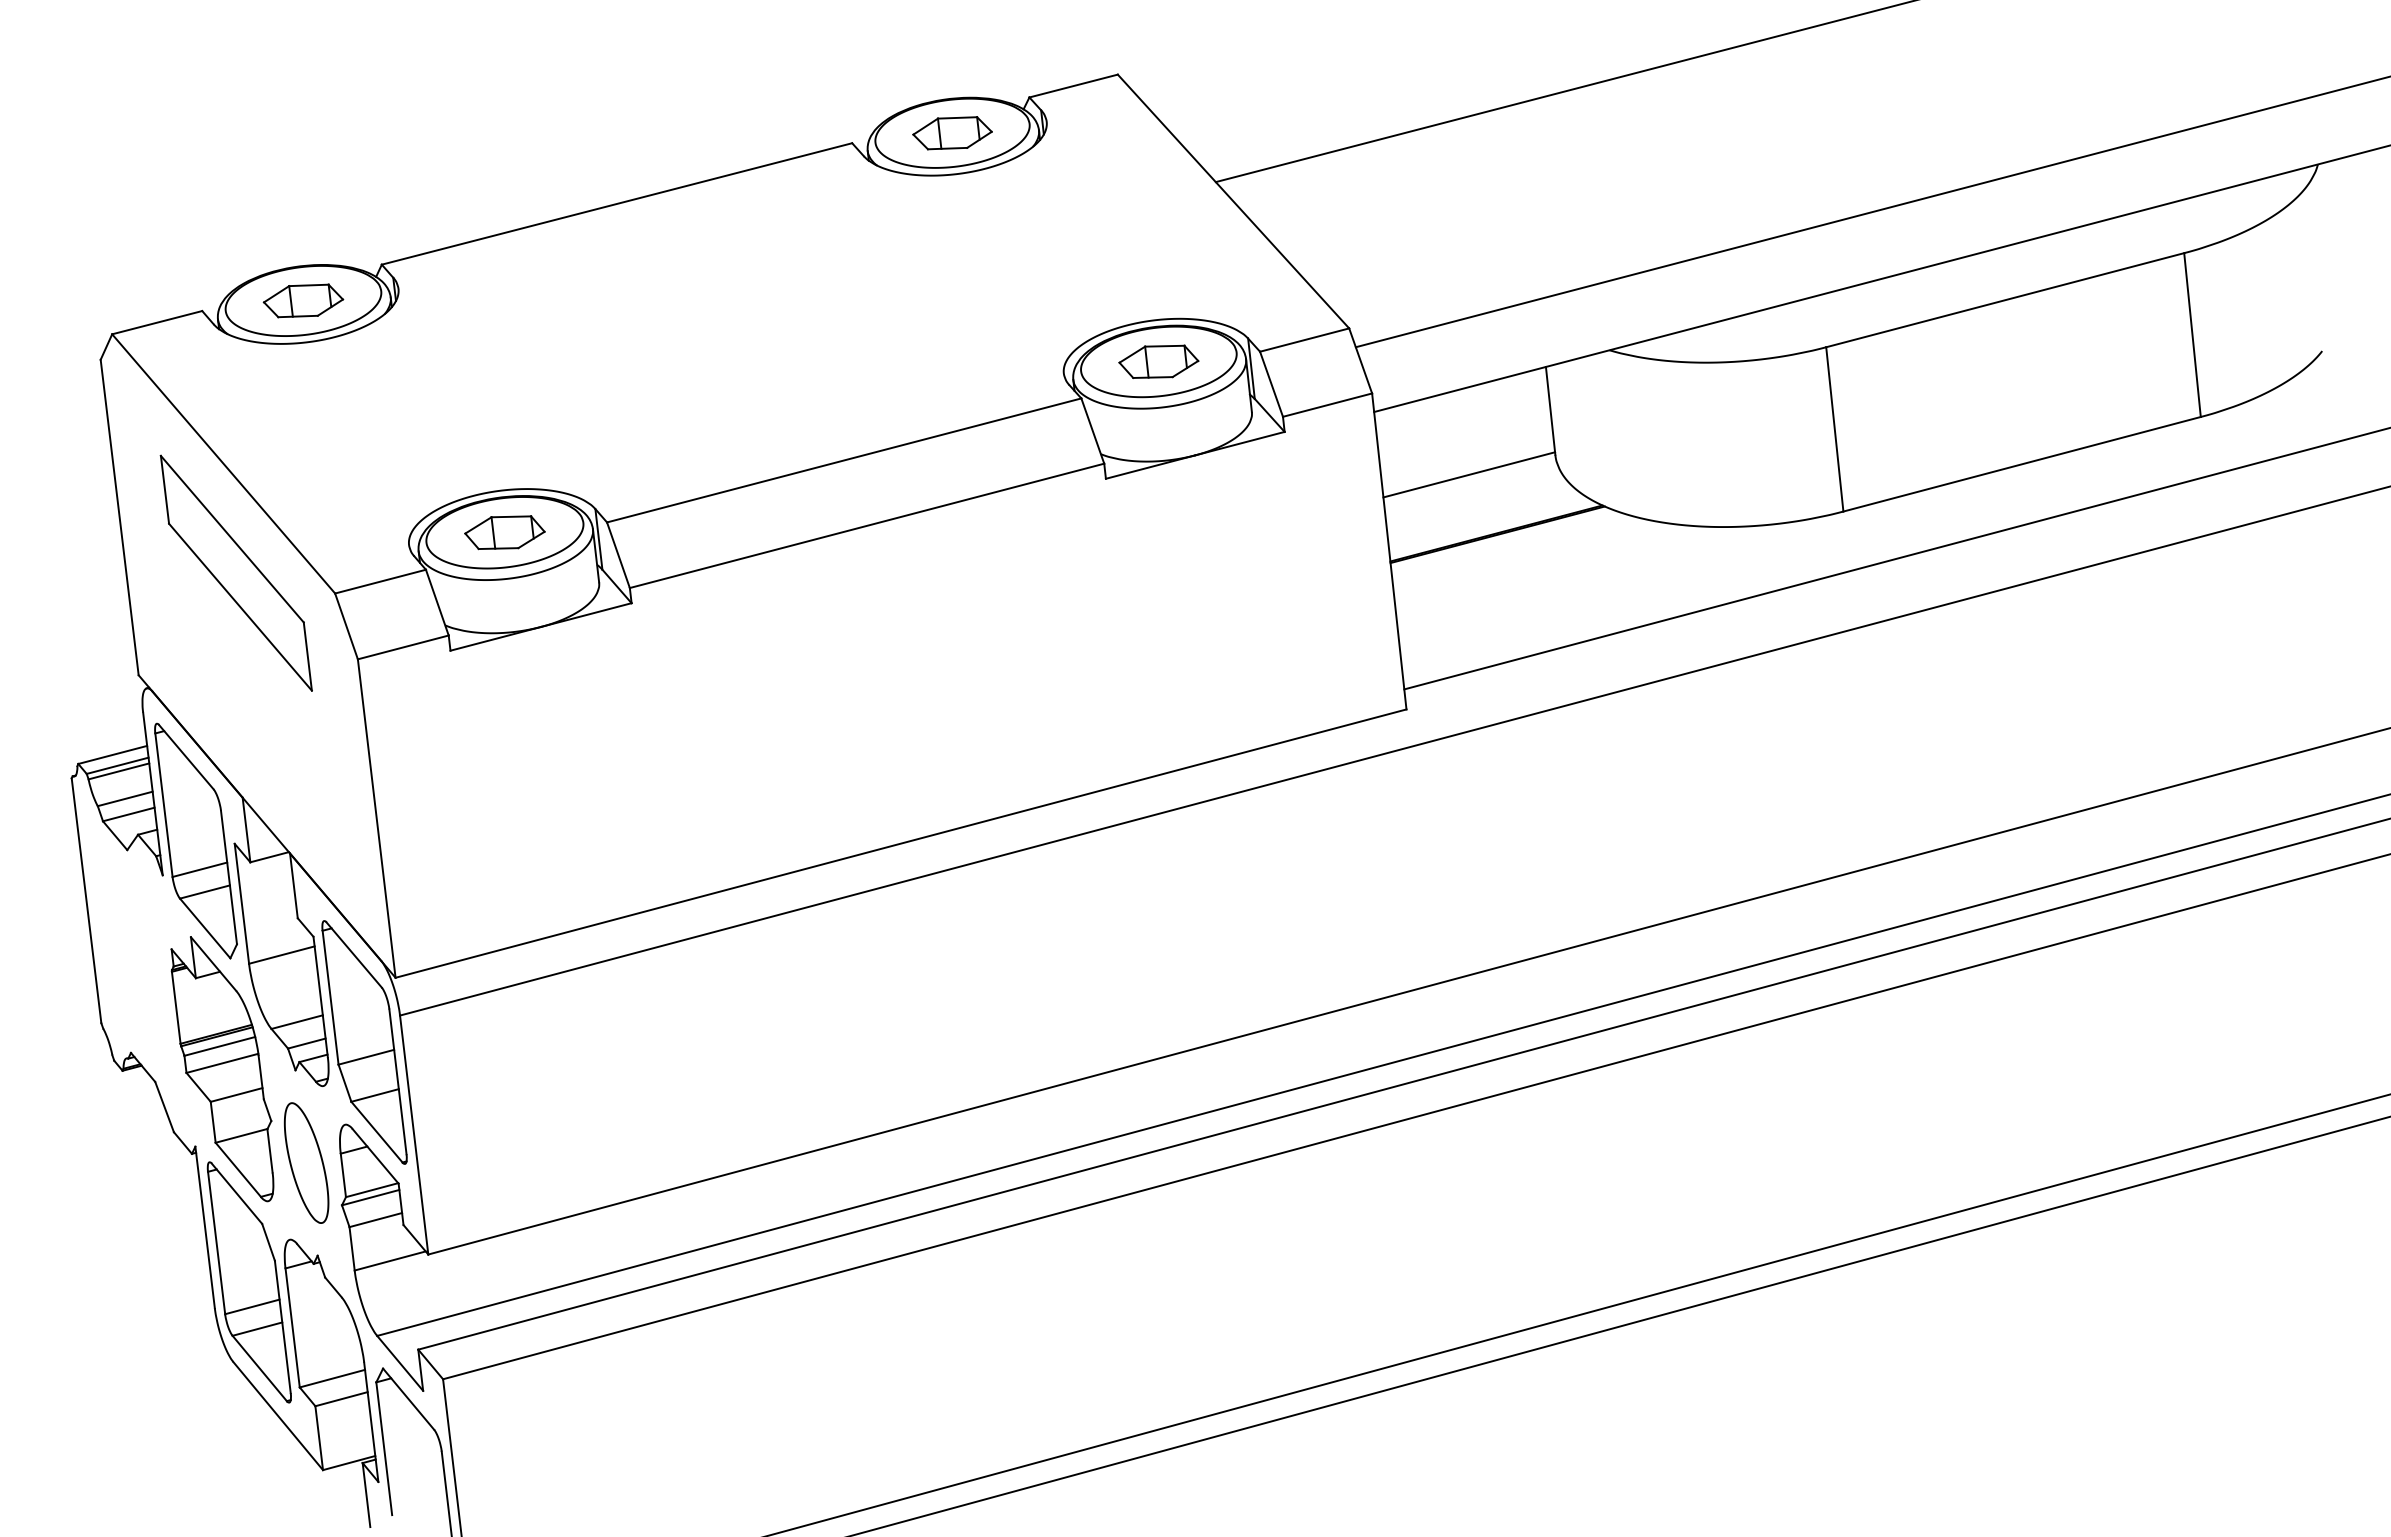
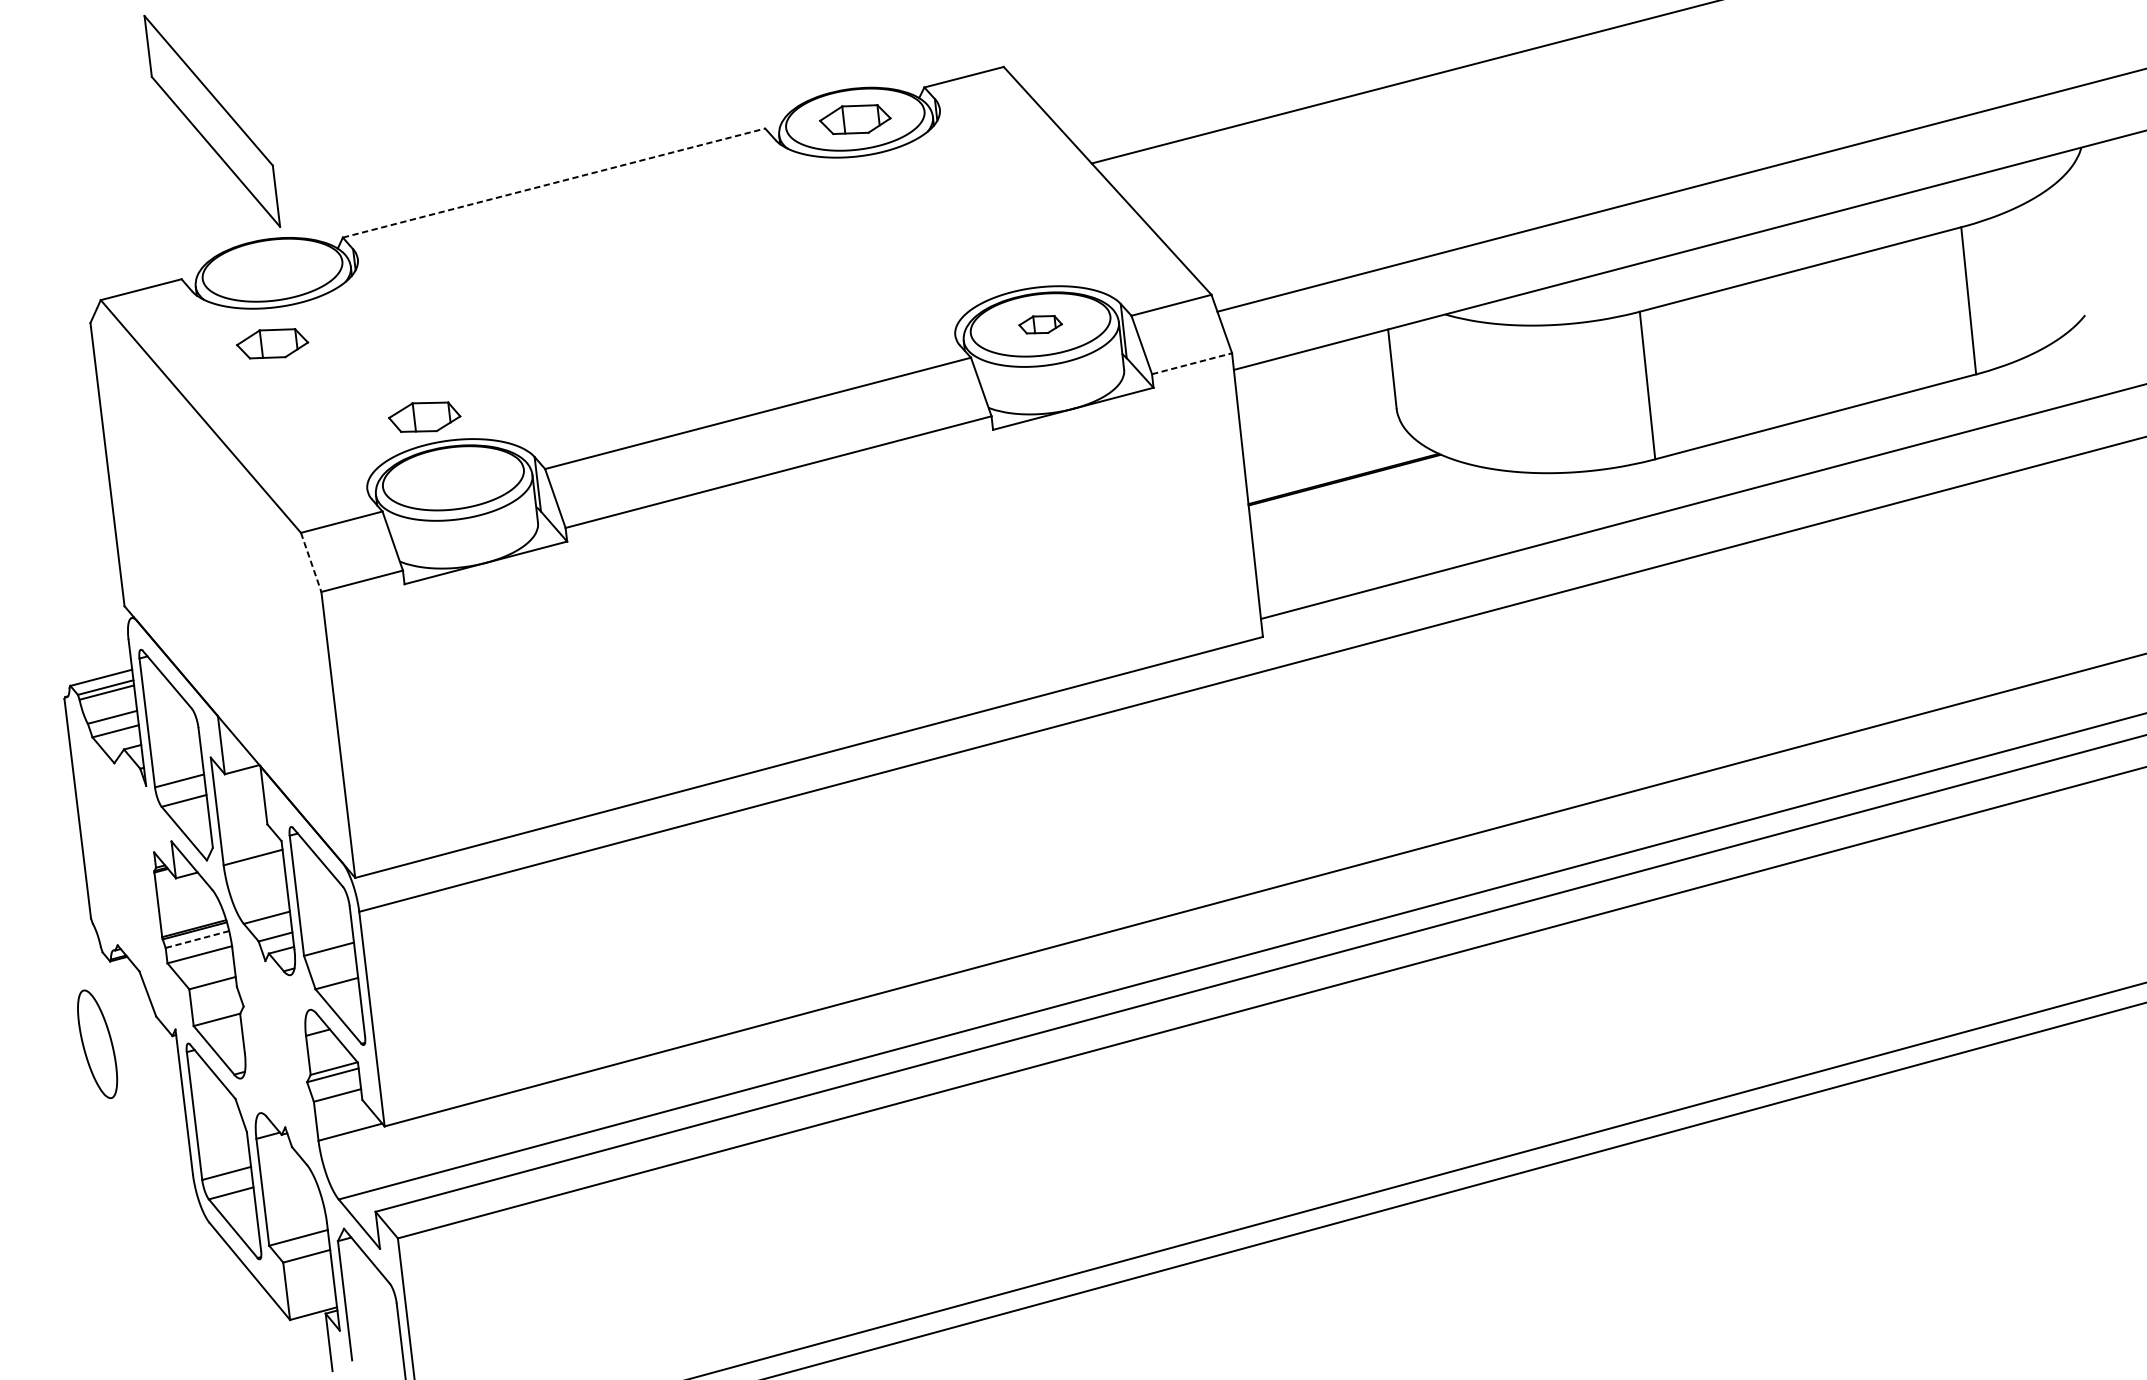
line: (617, 203) -> (554, 182), solid -> dashed
part: (303, 300) -> (272, 343), moved
part: (1158, 361) -> (1040, 324), size x0.6
line: (1328, 405) -> (1192, 364), solid -> dashed
line: (1469, 474) -> (1319, 426), removed
part: (504, 532) -> (424, 417), moved
part: (235, 572) -> (211, 120), moved
line: (346, 626) -> (311, 562), solid -> dashed
line: (219, 1046) -> (197, 939), solid -> dashed
part: (306, 1162) -> (97, 1043), moved

